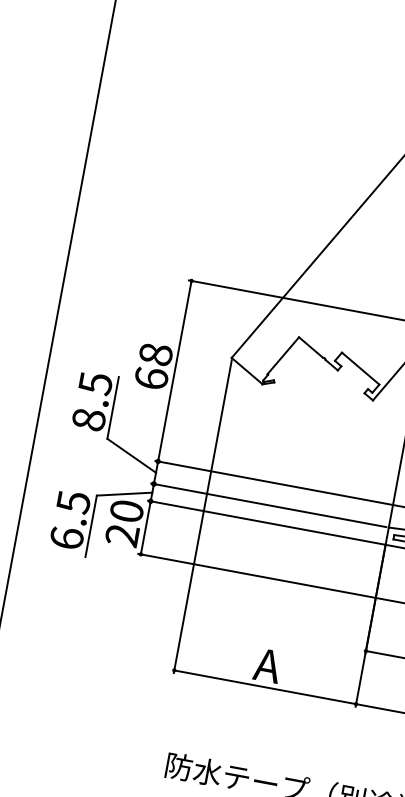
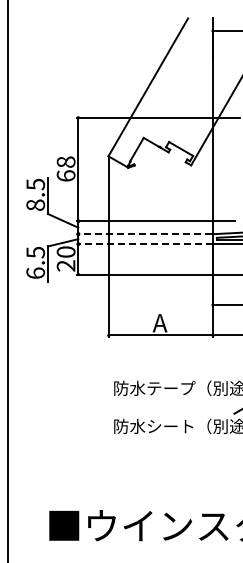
line: (267, 505) -> (143, 234), solid -> dashed
line: (265, 523) -> (144, 244), solid -> dashed

